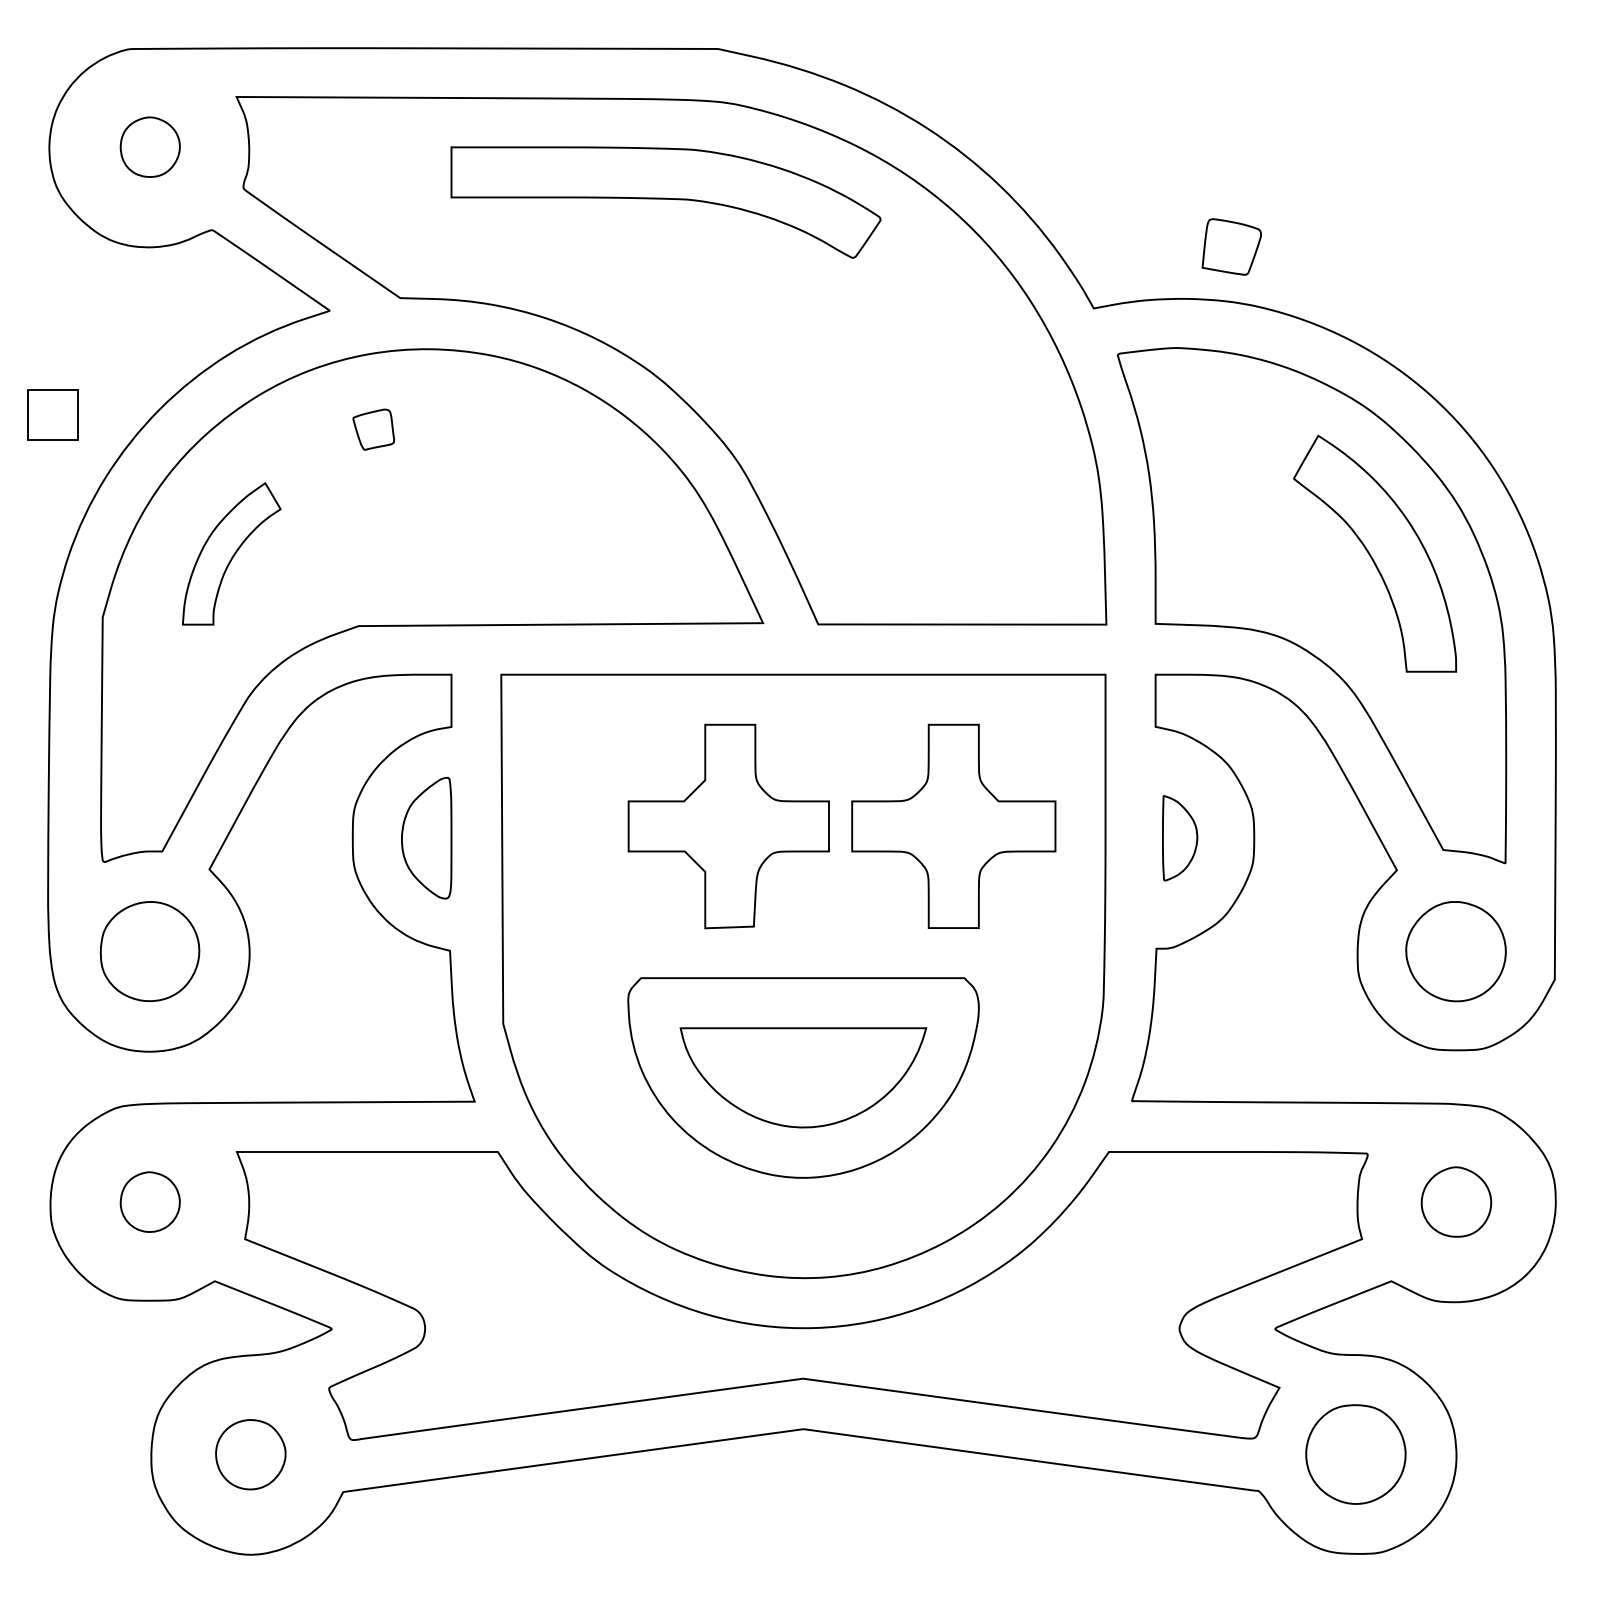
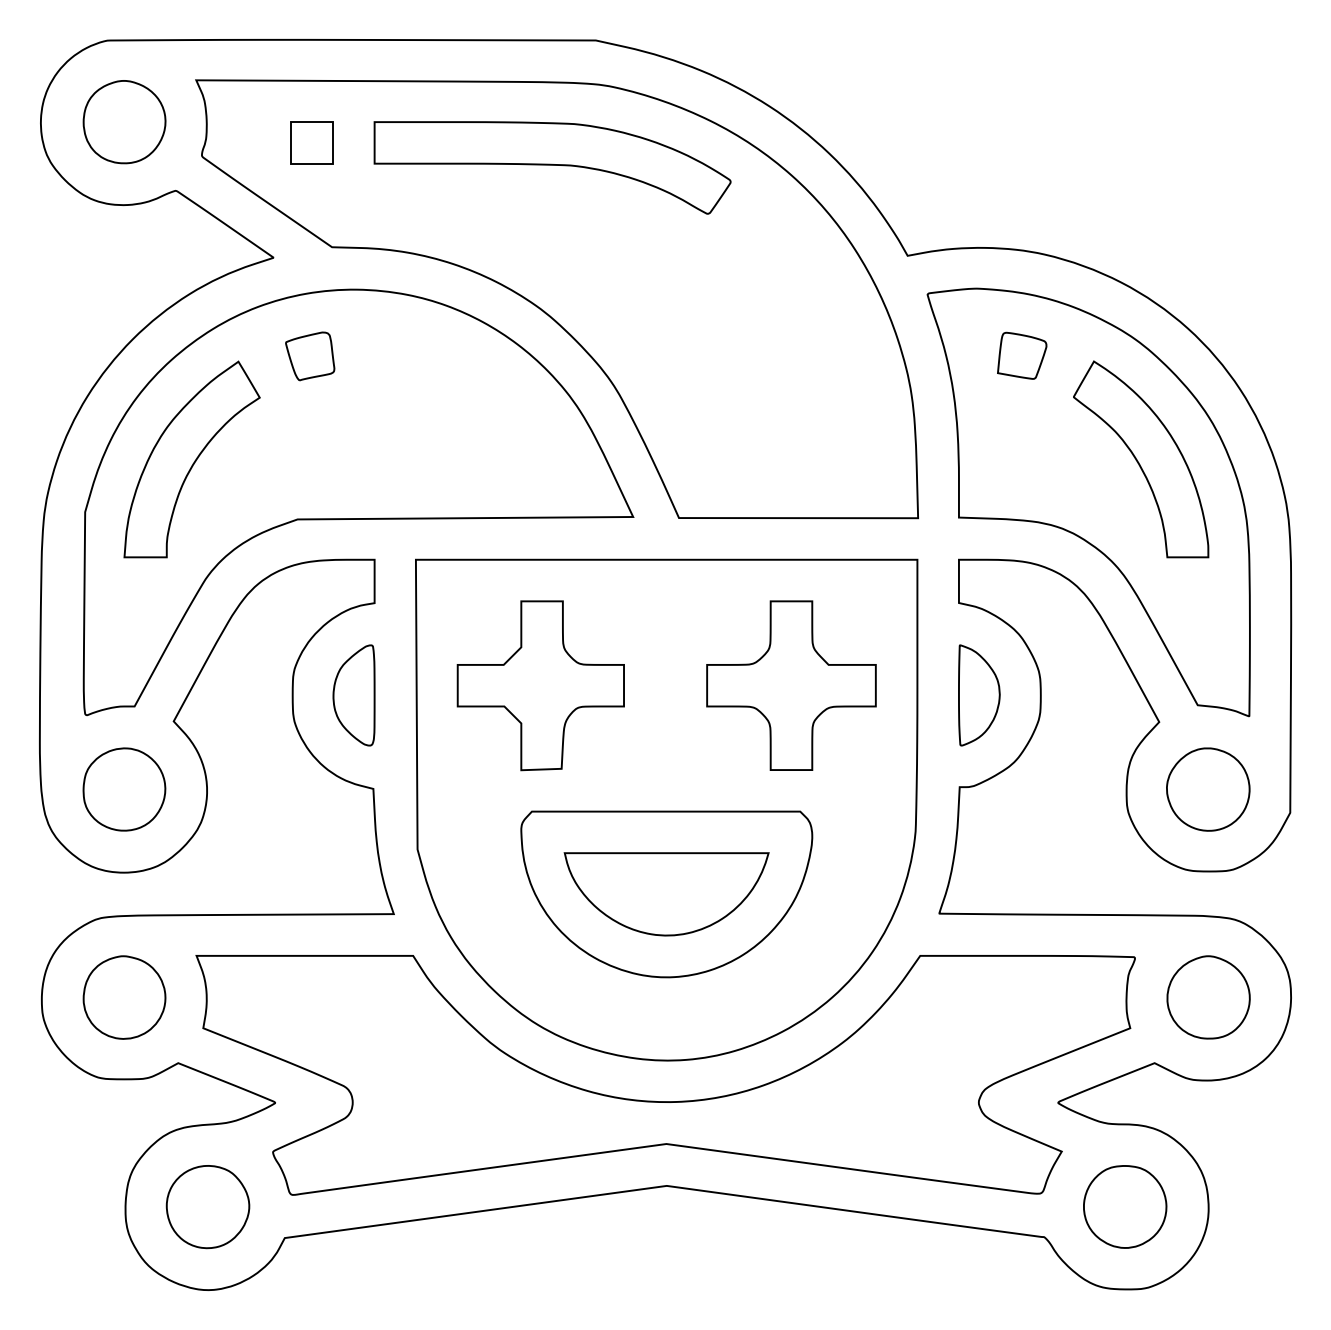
part: (150, 146) -> (124, 121), size x1.67
part: (1231, 246) -> (1021, 355), moved
part: (52, 414) -> (311, 142), moved
part: (373, 429) -> (309, 356), size x1.43
part: (231, 553) -> (192, 459), size x1.67
part: (728, 826) -> (540, 685), moved
part: (1179, 838) -> (978, 695), size x1.43
part: (150, 1201) -> (124, 996), size x1.67
part: (1456, 1201) -> (1208, 996), size x1.43
part: (250, 1454) -> (207, 1206), size x1.43

